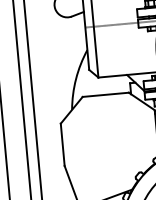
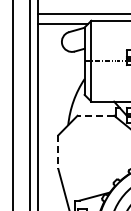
line: (105, 94) -> (95, 115), solid -> dashed
line: (62, 145) -> (58, 152), solid -> dashed

